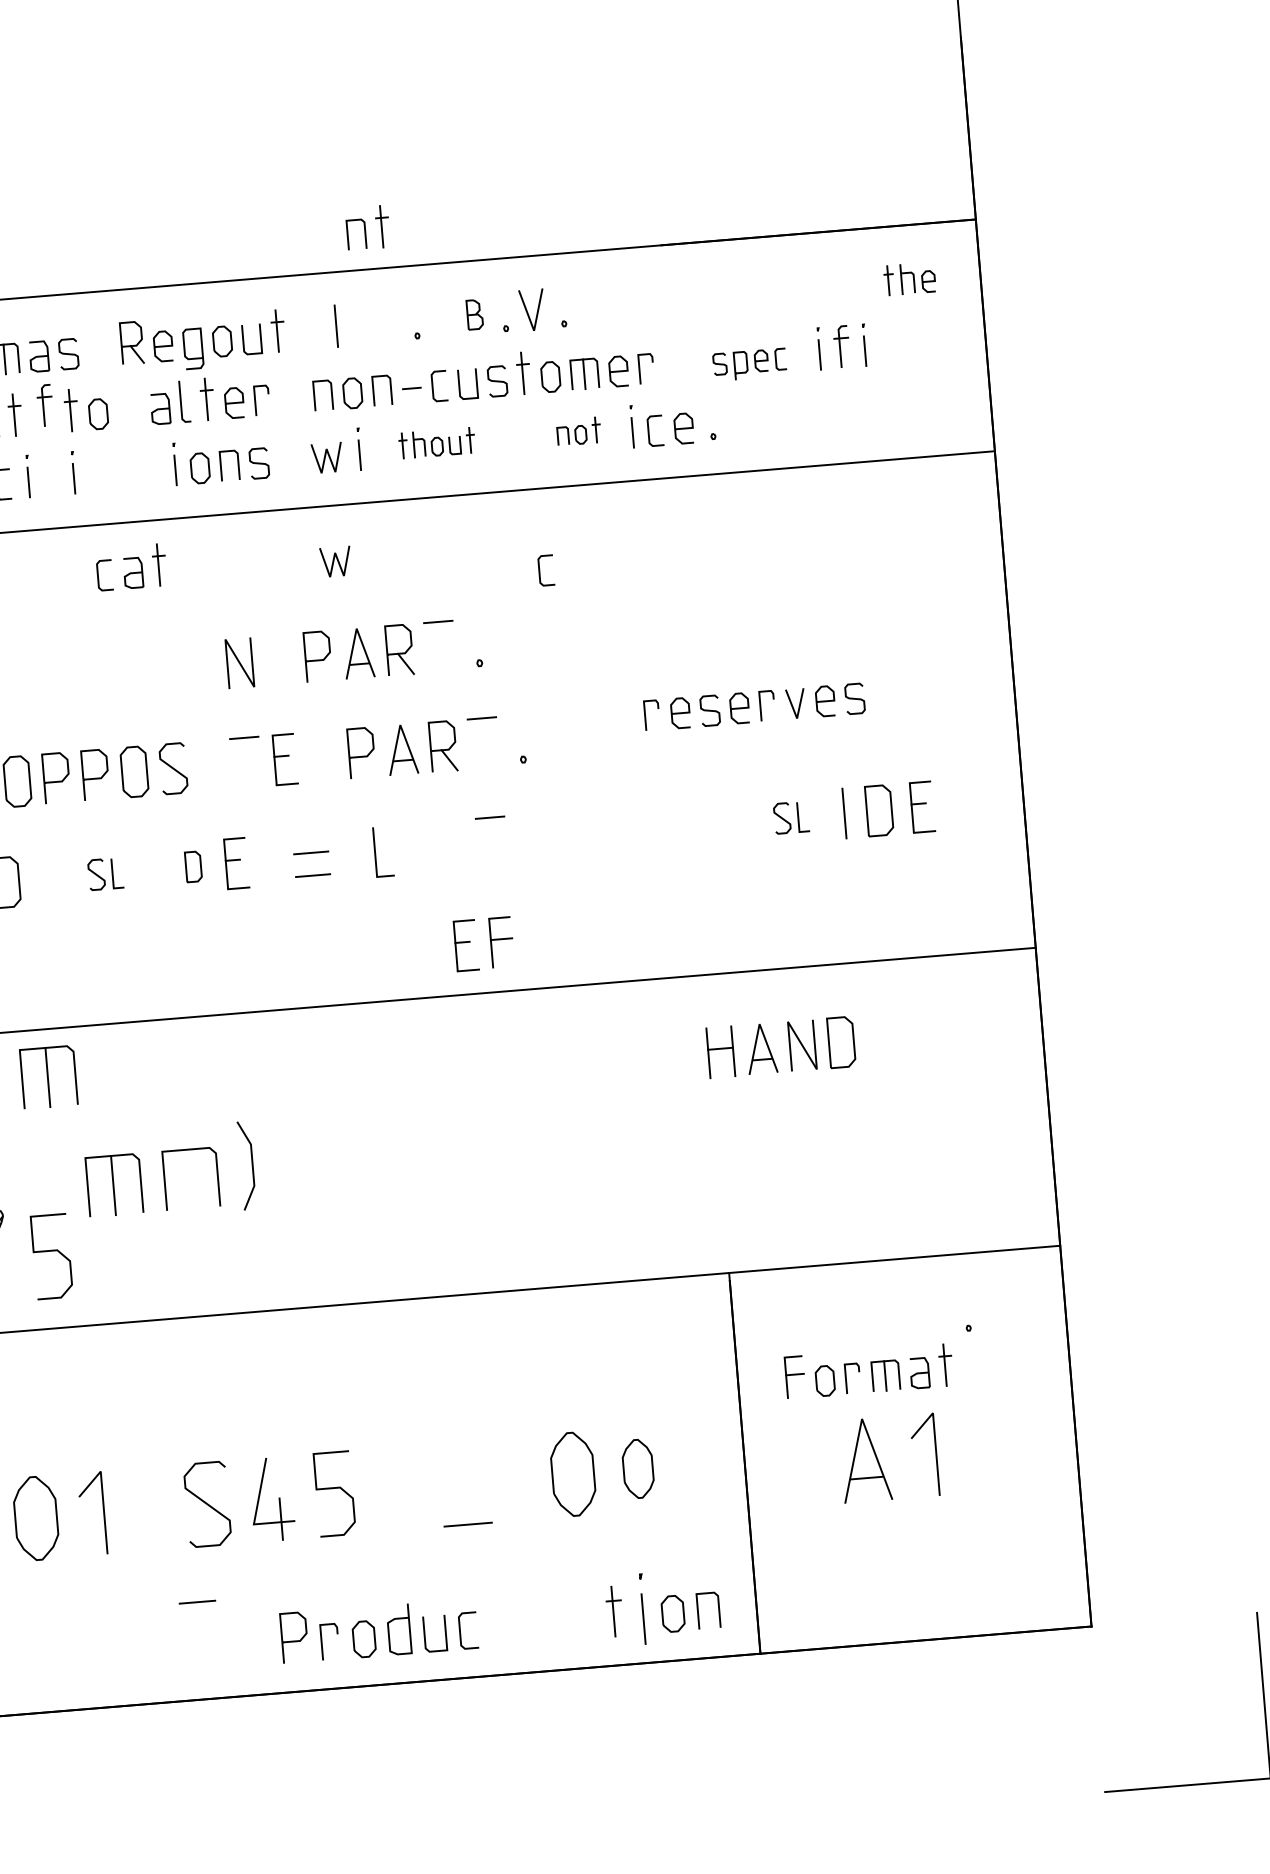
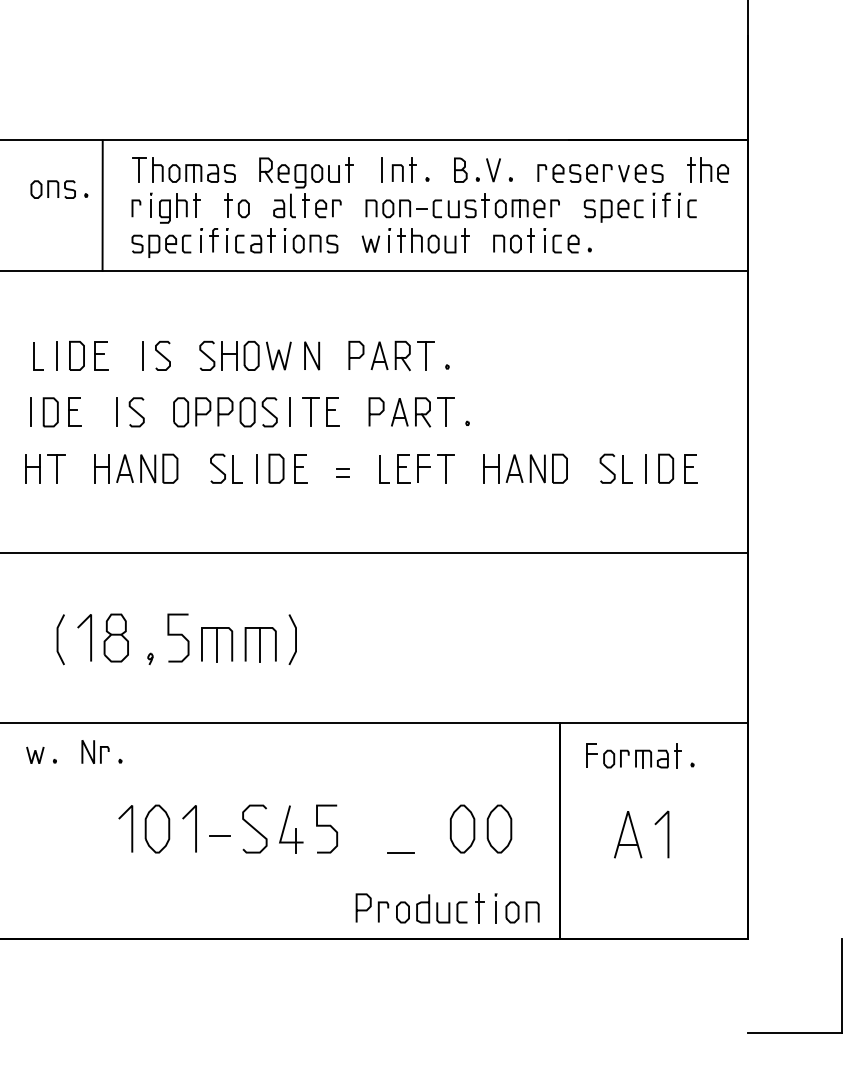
part: (365, 226) -> (403, 169), moved
part: (908, 277) -> (707, 169), size x1.43
part: (474, 313) -> (460, 169), size x1.43
part: (749, 363) -> (613, 210), size x1.43
part: (43, 405) -> (213, 240), moved
part: (577, 430) -> (513, 240), size x1.67
part: (436, 442) -> (433, 240), size x1.67
line: (334, 560) -> (370, 302), removed
part: (131, 566) -> (255, 240), moved
curve: (541, 570) -> (689, 208), moved
line: (439, 646) -> (425, 355), added
part: (122, 672) -> (245, 355), added
part: (754, 707) -> (600, 173), moved
line: (484, 743) -> (446, 412), added
line: (247, 762) -> (311, 412), added
line: (210, 765) -> (290, 412), added
part: (790, 817) -> (615, 468), size x1.67
line: (492, 841) -> (446, 468), added
part: (310, 864) -> (342, 472), size x0.62
part: (193, 866) -> (276, 468), size x1.67
line: (158, 869) -> (256, 468), added
part: (105, 873) -> (226, 468), size x1.67
part: (483, 943) -> (413, 468), moved
part: (780, 1046) -> (525, 468), moved
part: (49, 1076) -> (185, 580), removed
line: (190, 1178) -> (260, 644), added
curve: (51, 1252) -> (178, 635), moved
part: (867, 1371) -> (633, 755), moved
part: (638, 1467) -> (499, 828), size x1.43
line: (197, 1601) -> (219, 835), moved
part: (642, 1609) -> (495, 908), size x0.71
part: (378, 1631) -> (411, 908), moved

